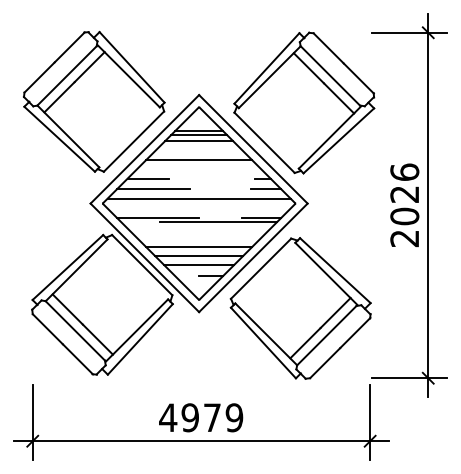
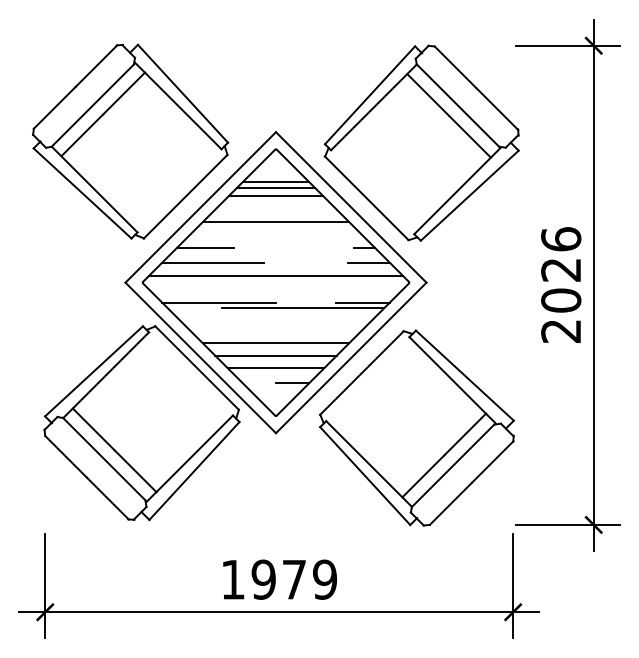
text: (167, 417) -> (232, 579), 4979 -> 1979

